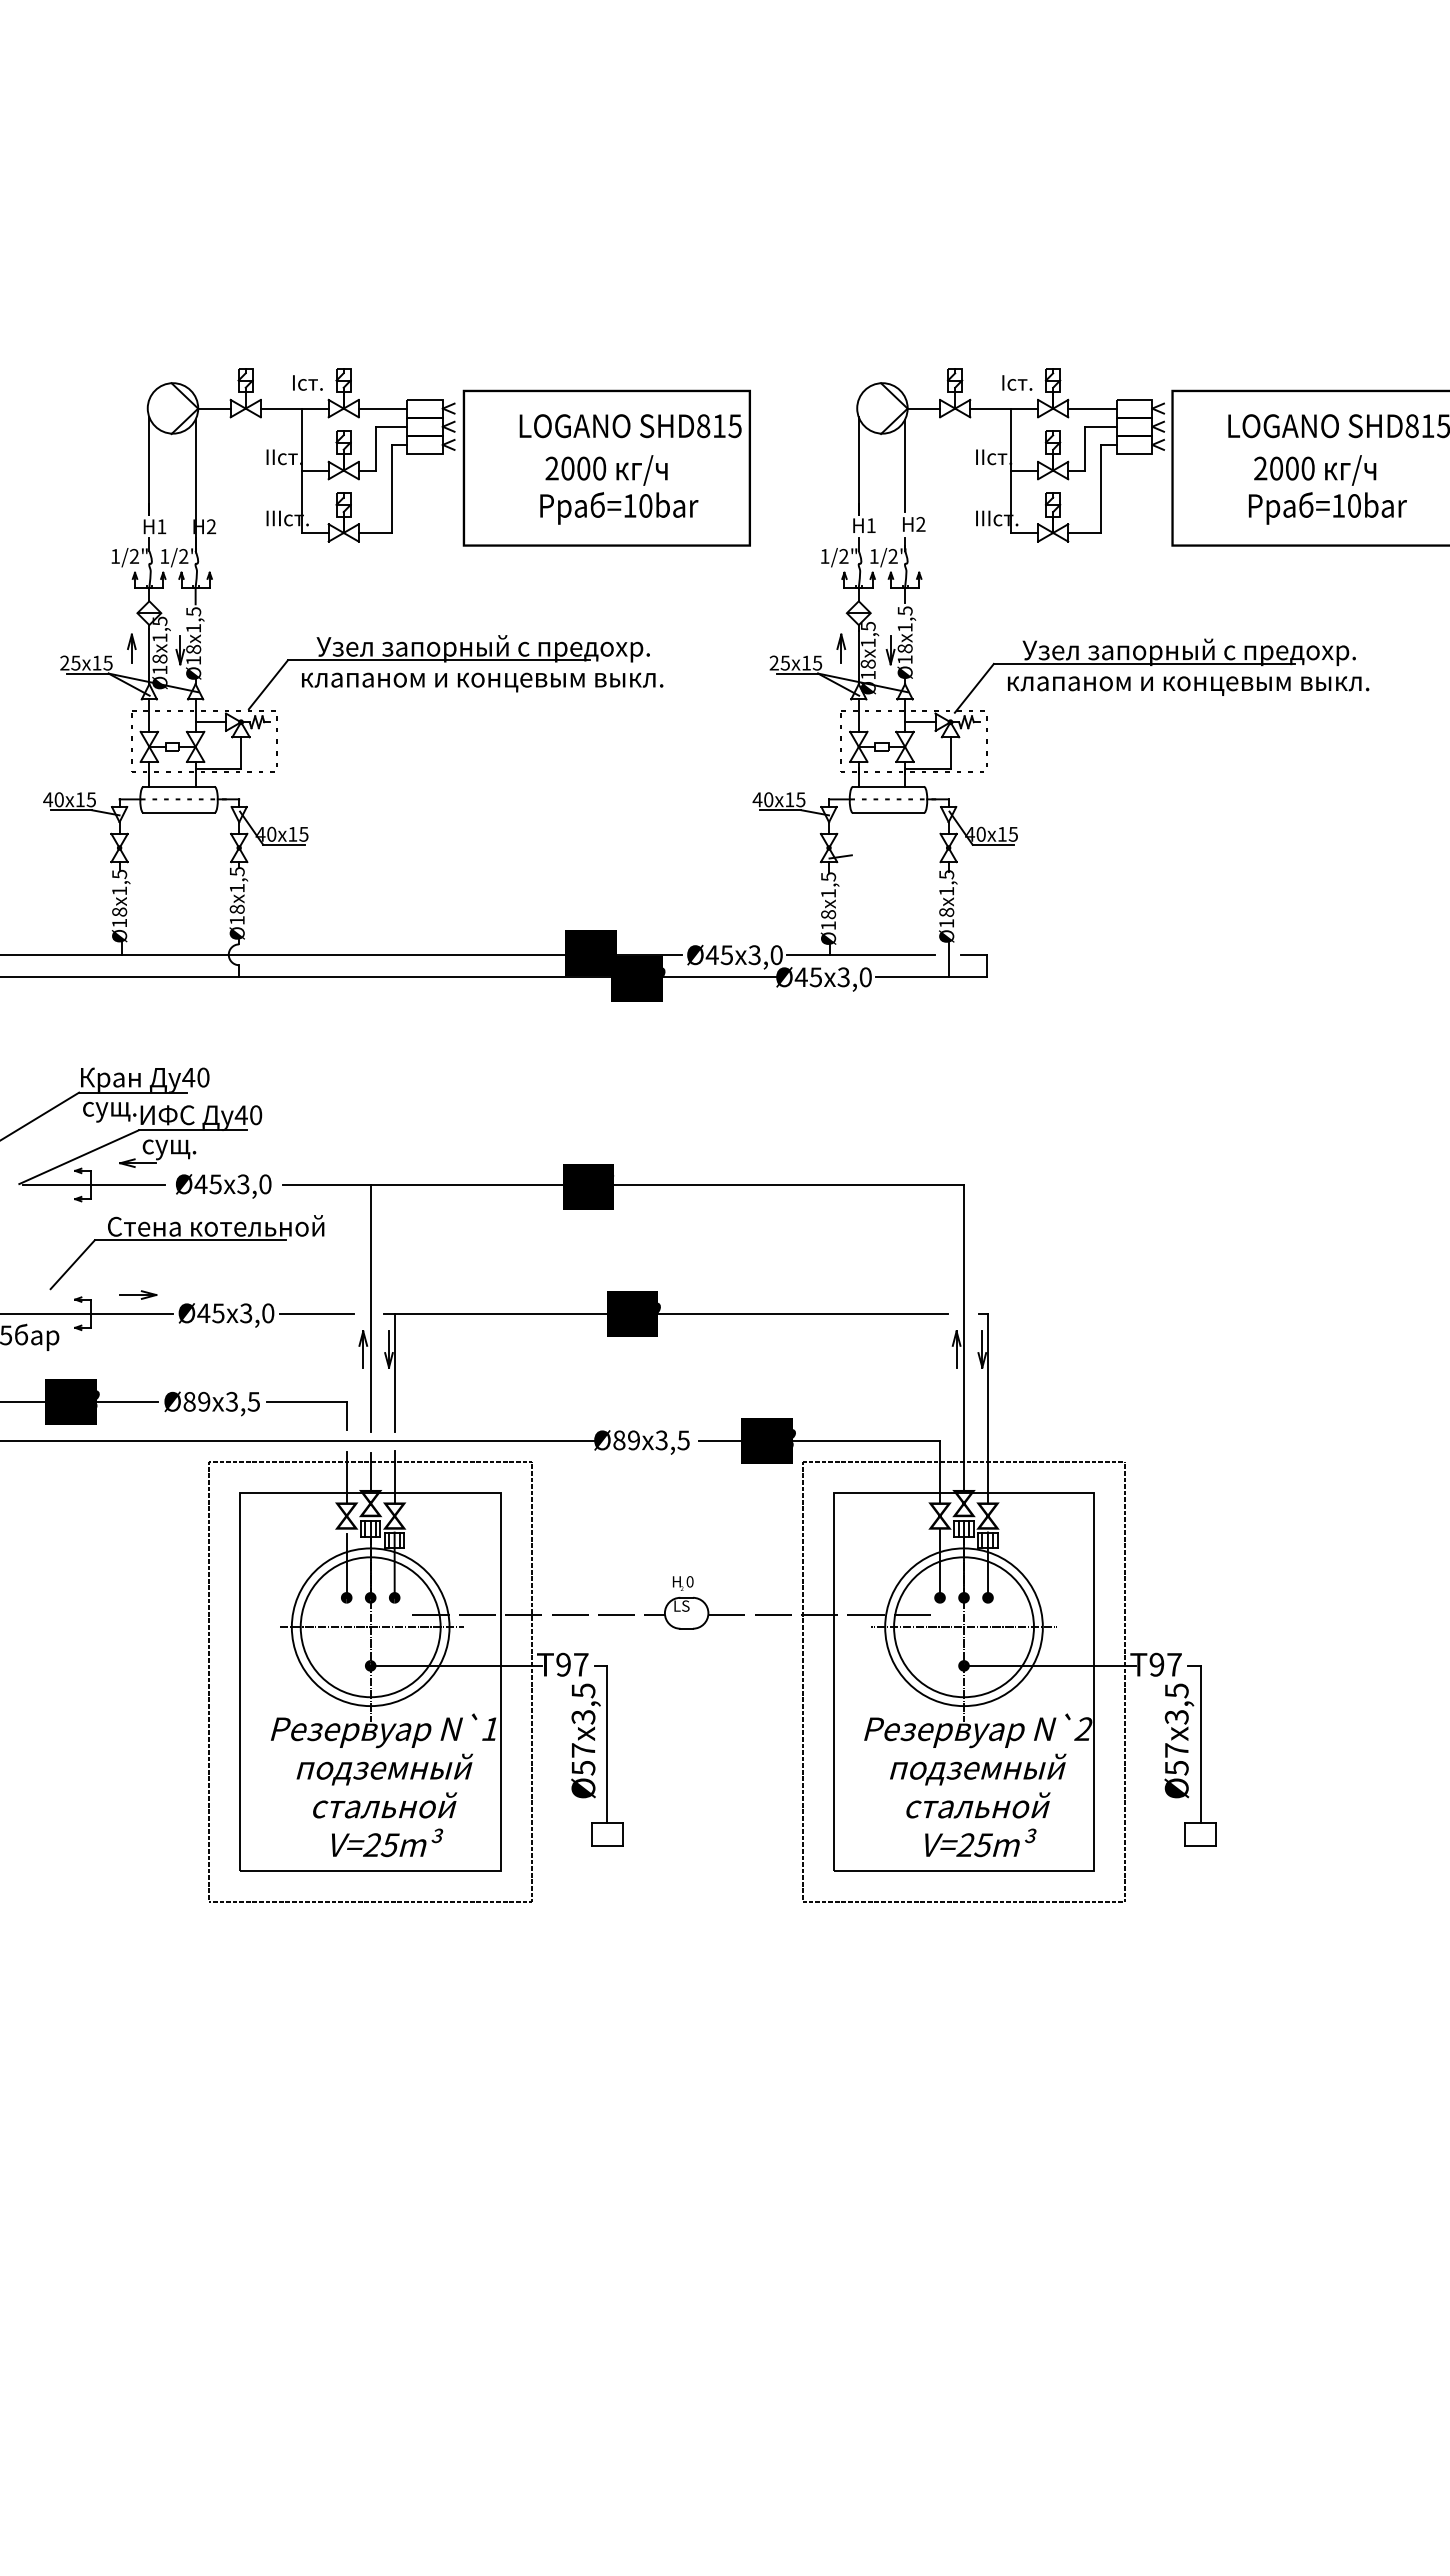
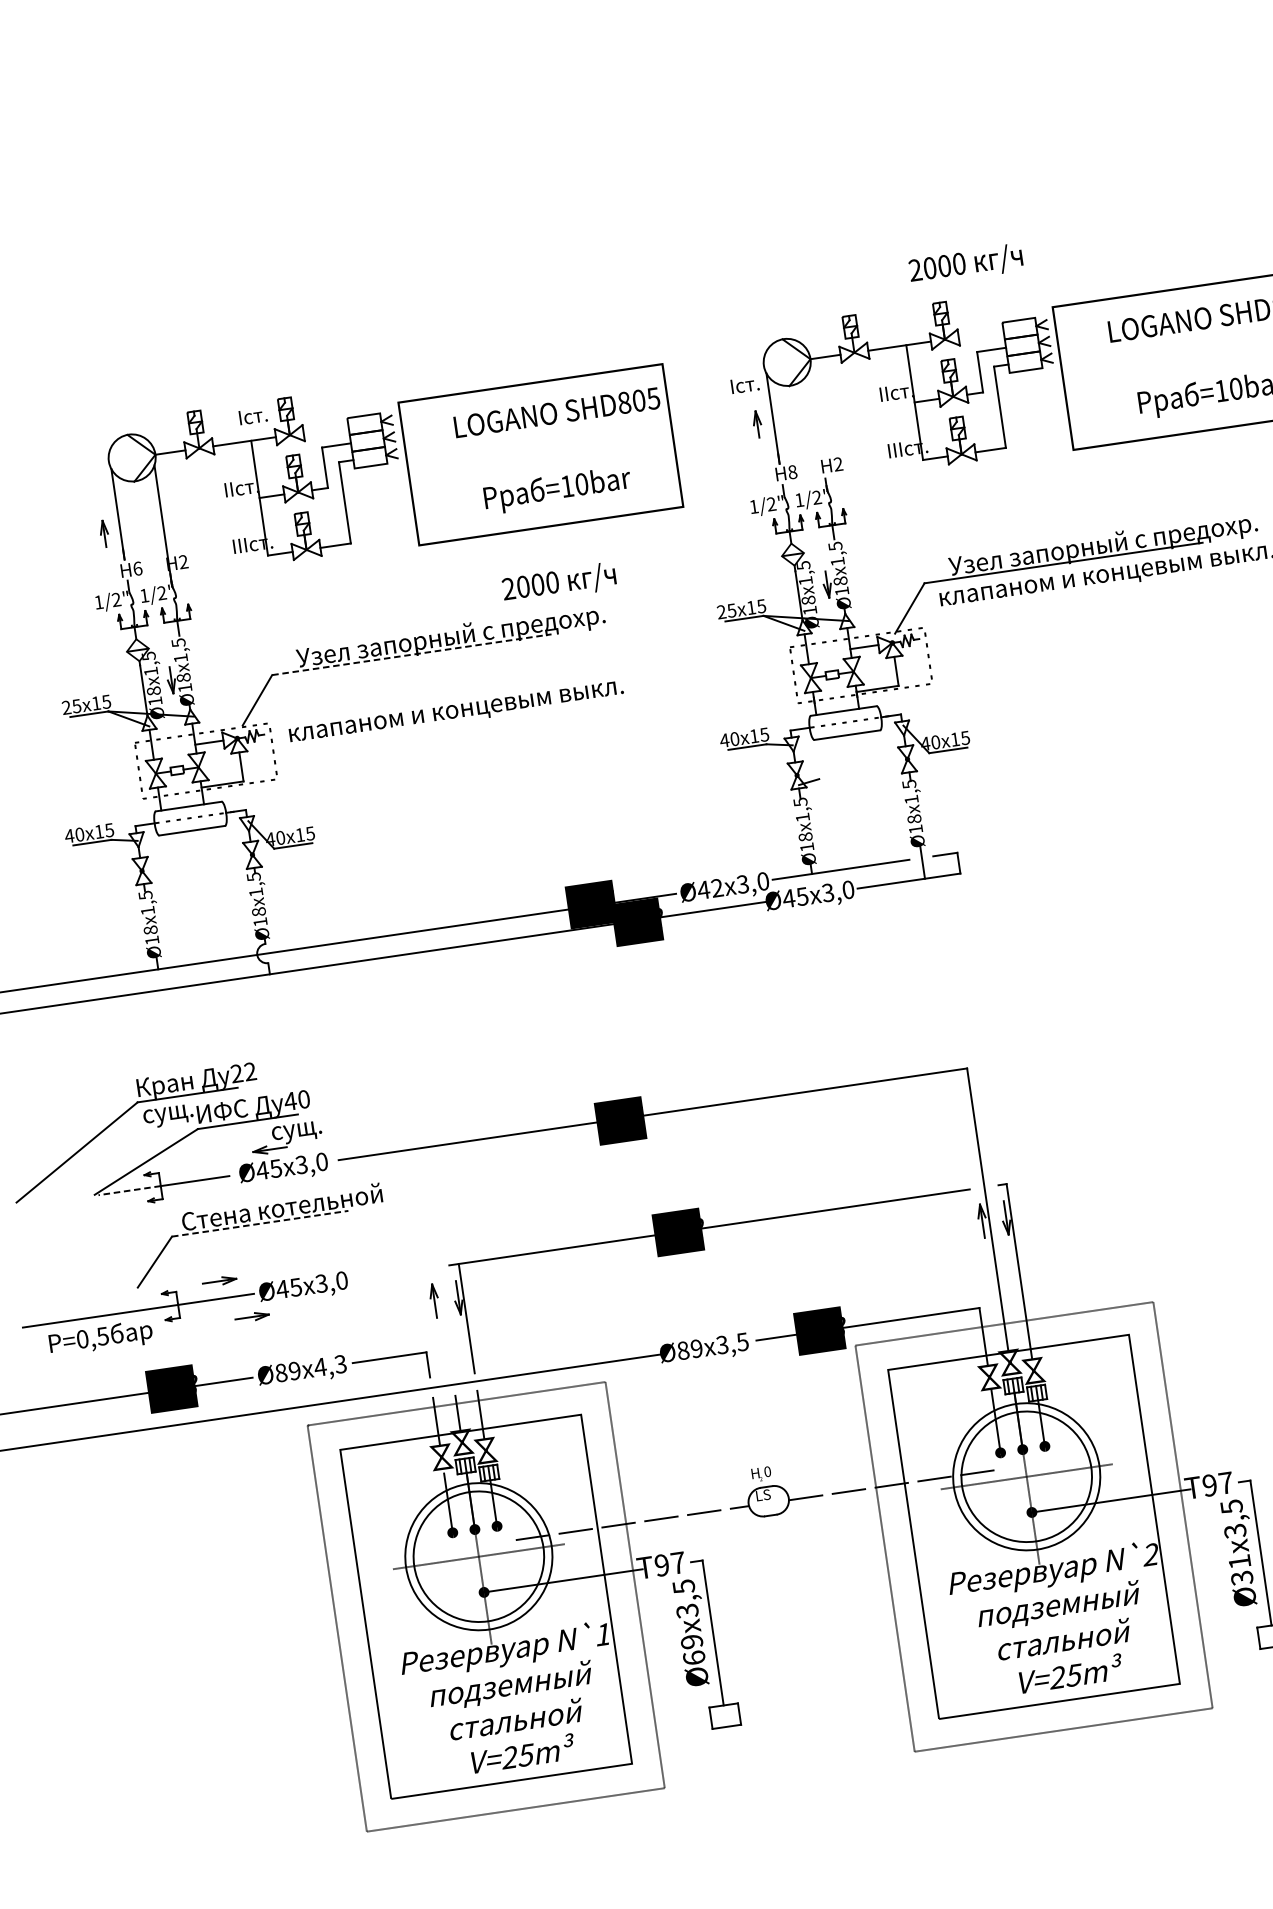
text: (1017, 382) -> (745, 384), moved
line: (382, 408) -> (325, 429), removed
line: (1092, 408) -> (981, 334), removed
text: (719, 426) -> (639, 401), SHD815 -> SHD805
line: (904, 465) -> (815, 412), removed
text: (606, 470) -> (559, 583), moved
text: (1315, 470) -> (966, 264), moved
text: (870, 525) -> (791, 472), 1 -> 8
text: (161, 526) -> (137, 568), 1 -> 6
part: (131, 648) -> (104, 533), moved
part: (841, 648) -> (757, 424), moved
line: (439, 660) -> (412, 654), solid -> dashed
text: (482, 682) -> (456, 713), moved
text: (726, 955) -> (716, 888), Ø45 -> Ø42
text: (195, 1077) -> (243, 1072), 40 -> 22
part: (157, 1153) -> (286, 1138), moved
line: (57, 1185) -> (130, 1191), solid -> dashed
line: (190, 1240) -> (260, 1223), solid -> dashed
line: (370, 1308) -> (435, 1262), removed
line: (317, 1313) -> (387, 1274), removed
part: (167, 1337) -> (252, 1316), added
text: (242, 1401) -> (330, 1365), 3,5 -> 4,3
text: (1176, 1758) -> (1240, 1569), Ø57 -> Ø31
text: (583, 1759) -> (693, 1650), Ø57 -> Ø69

